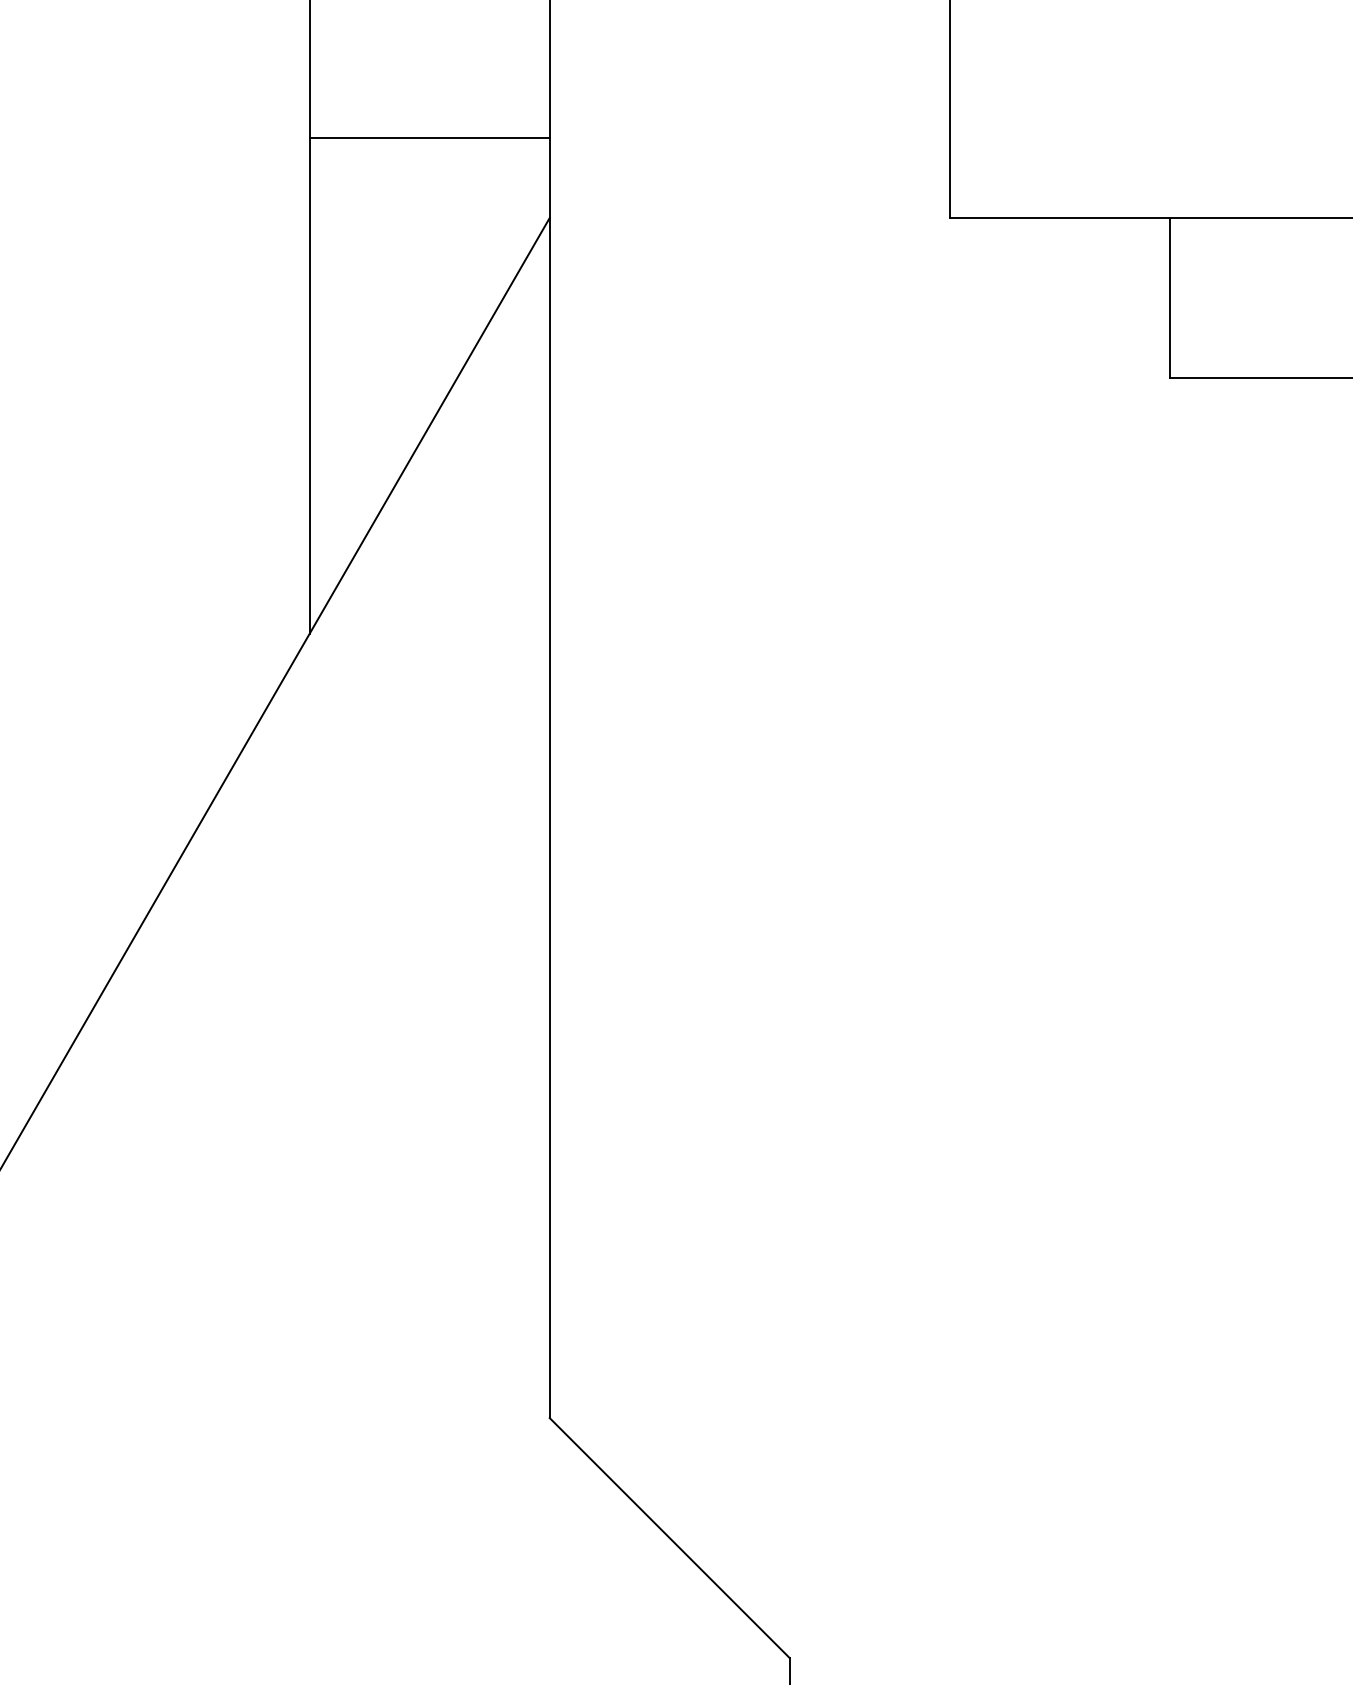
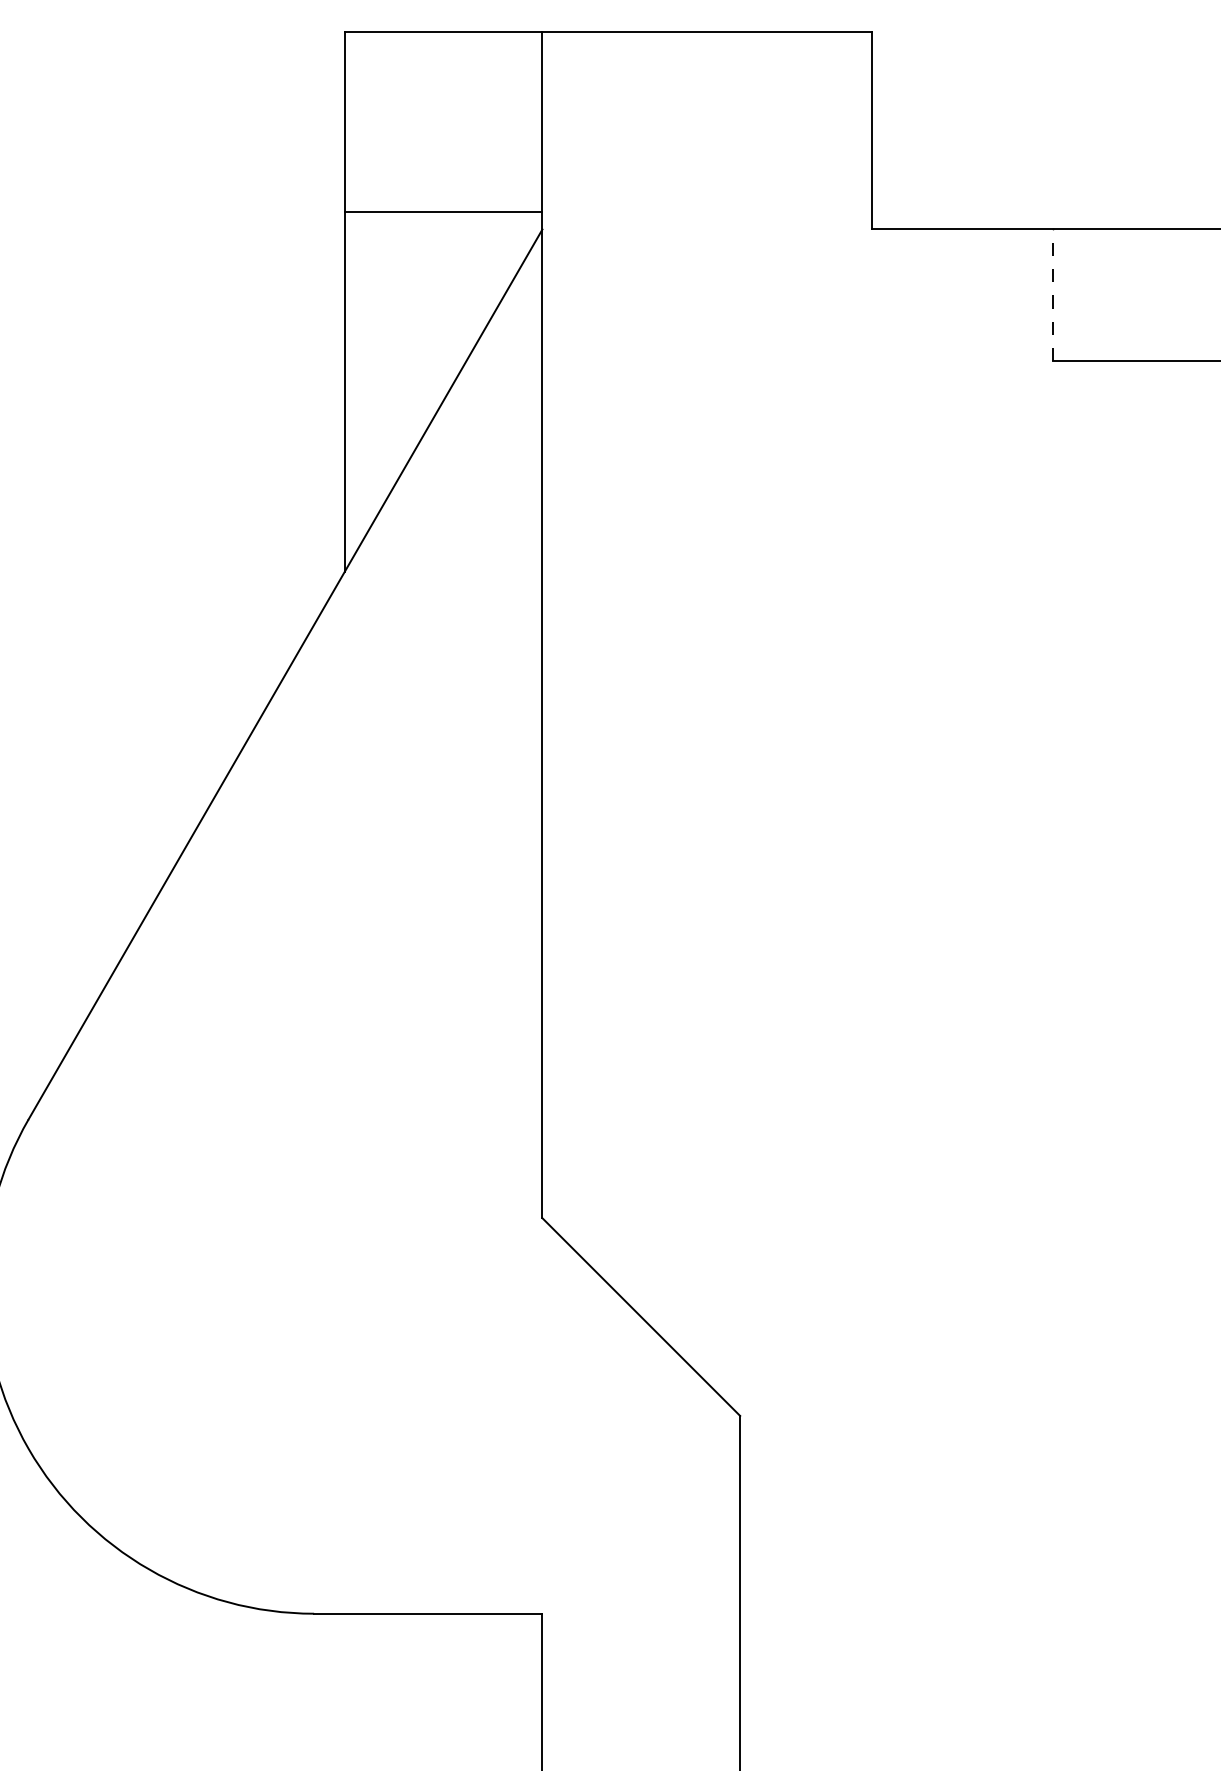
line: (429, 137) -> (443, 211), moved
line: (1170, 298) -> (1053, 295), solid -> dashed

